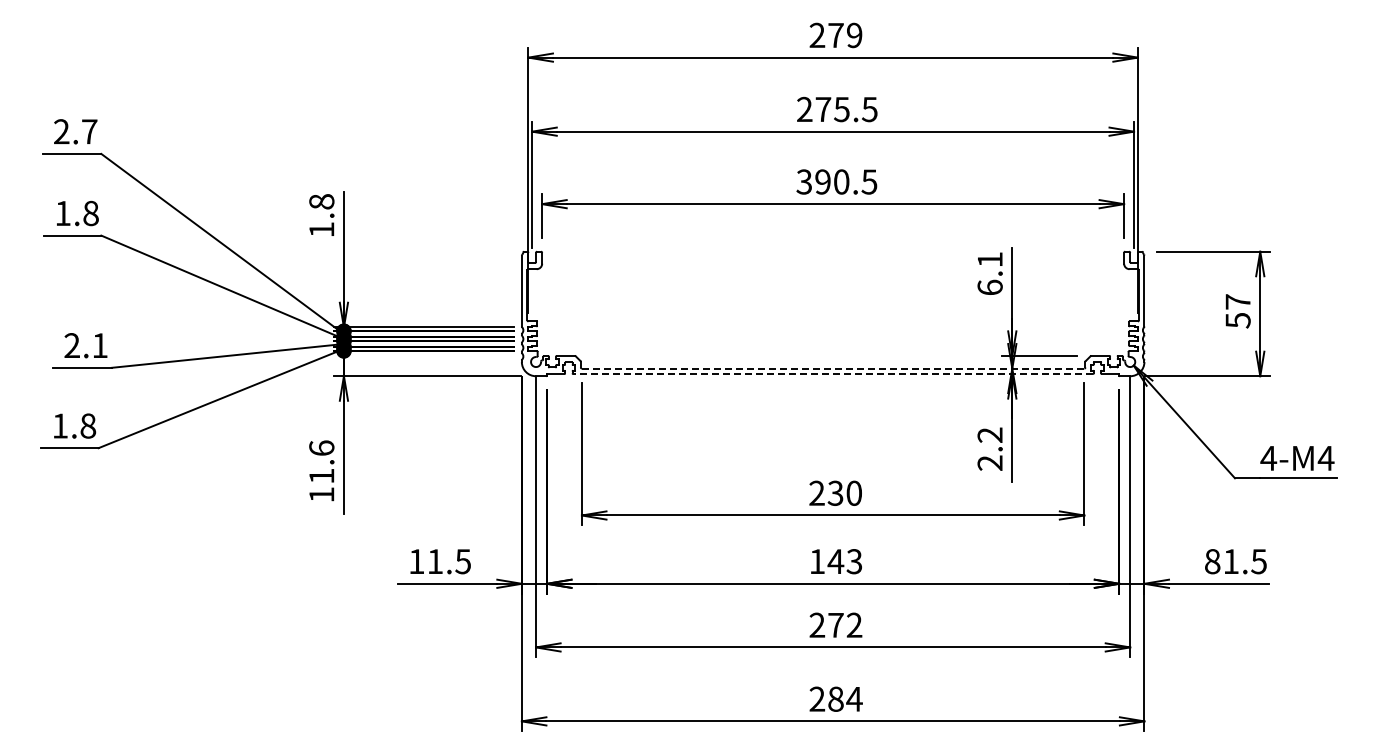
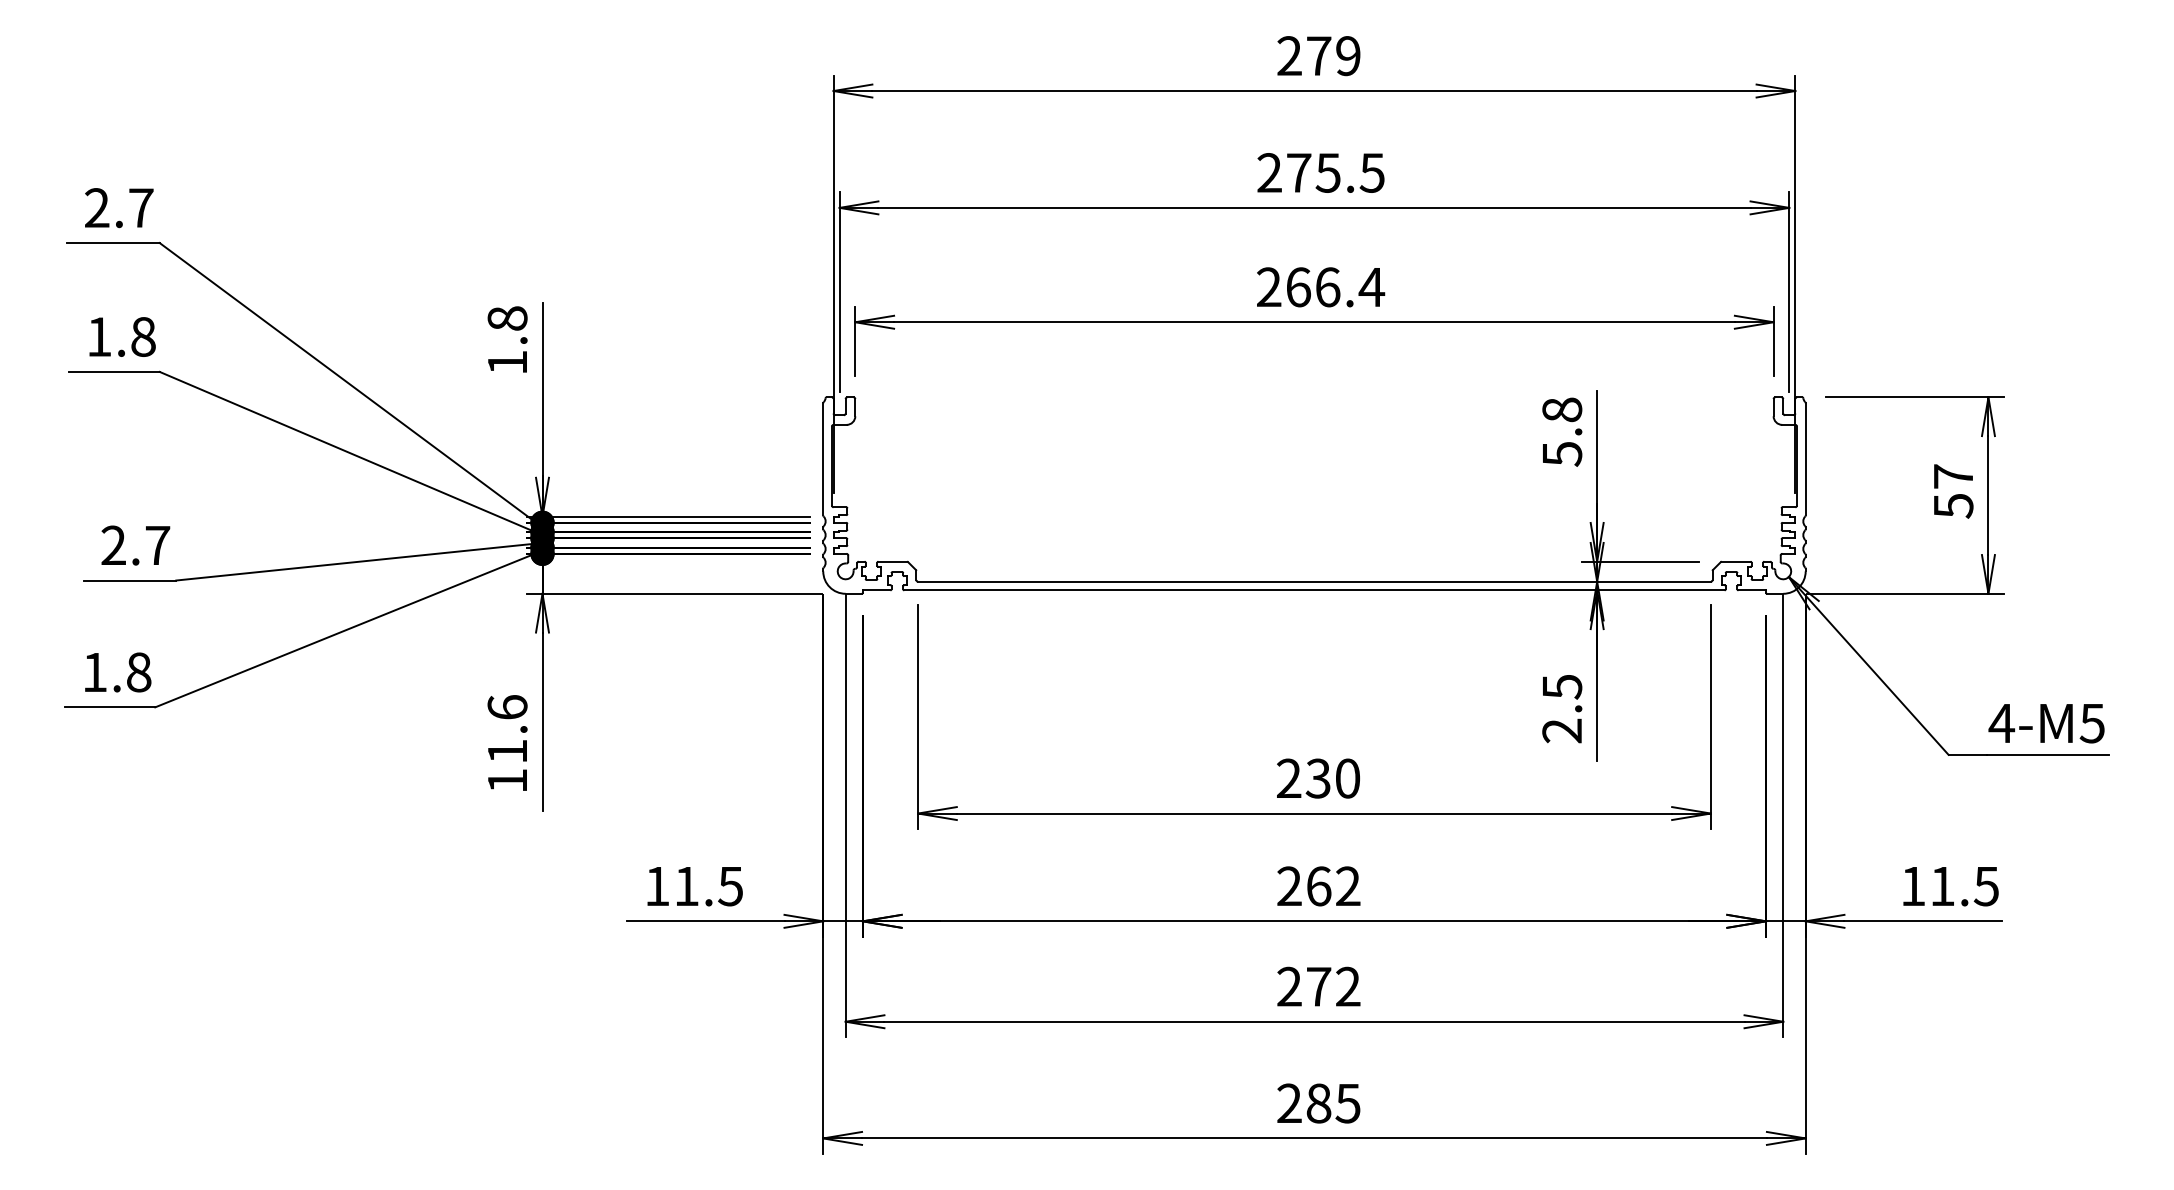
text: (836, 181) -> (1319, 286), 390.5 -> 266.4
text: (989, 273) -> (1561, 431), 6.1 -> 5.8
text: (99, 345) -> (156, 545), 2.1 -> 2.7
line: (833, 368) -> (1315, 581), dashed -> solid
line: (833, 374) -> (1315, 591), dashed -> solid
text: (989, 435) -> (1561, 687), 2.2 -> 2.5
text: (1325, 458) -> (2091, 723), 4-M4 -> 4-M5
text: (835, 561) -> (1318, 886), 143 -> 262
text: (1212, 561) -> (1913, 886), 81.5 -> 11.5
text: (854, 699) -> (1348, 1103), 284 -> 285

